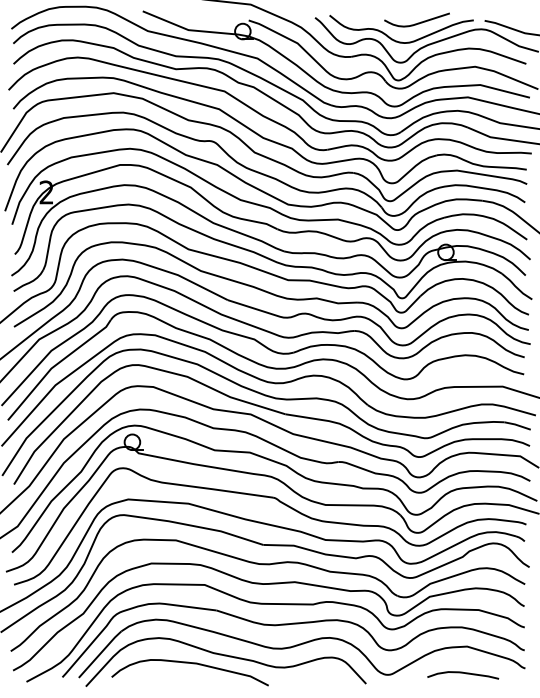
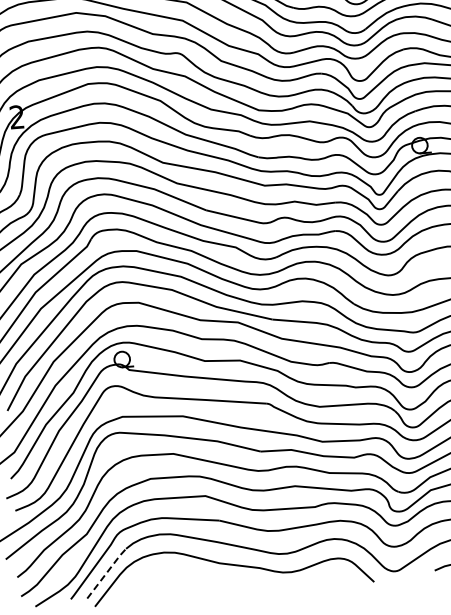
line: (100, 653) -> (106, 572), solid -> dashed
curve: (193, 664) -> (200, 576), removed

